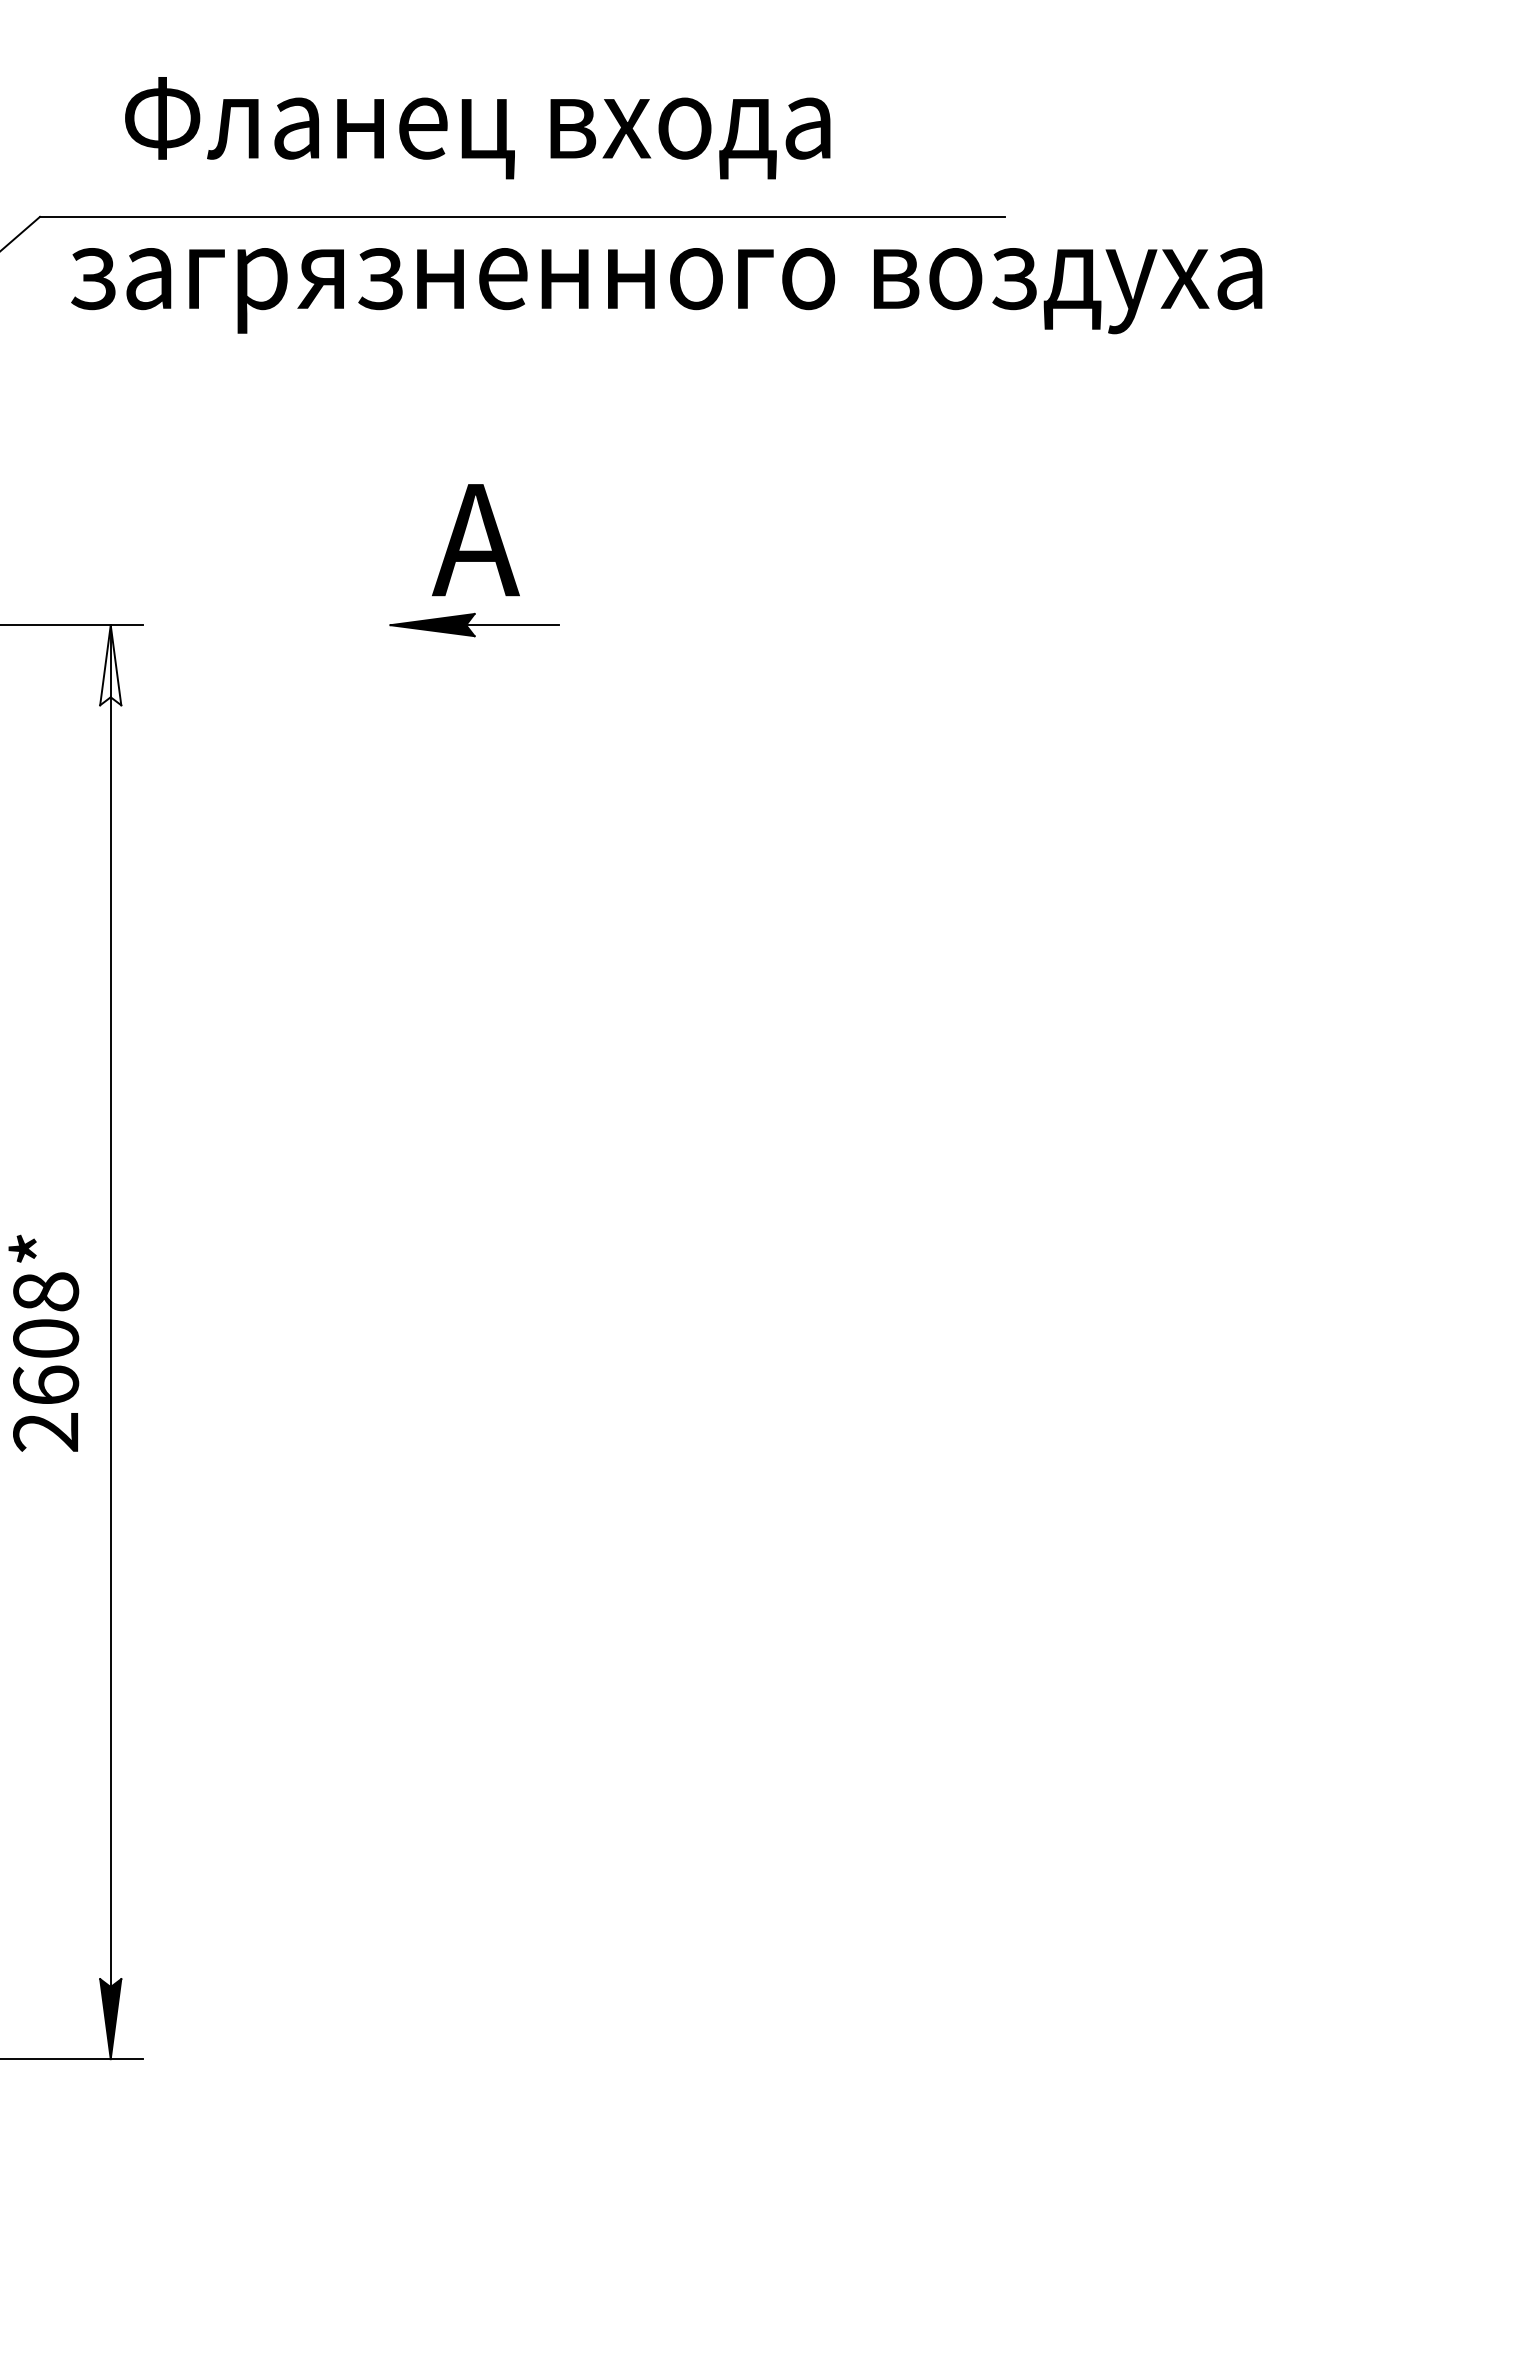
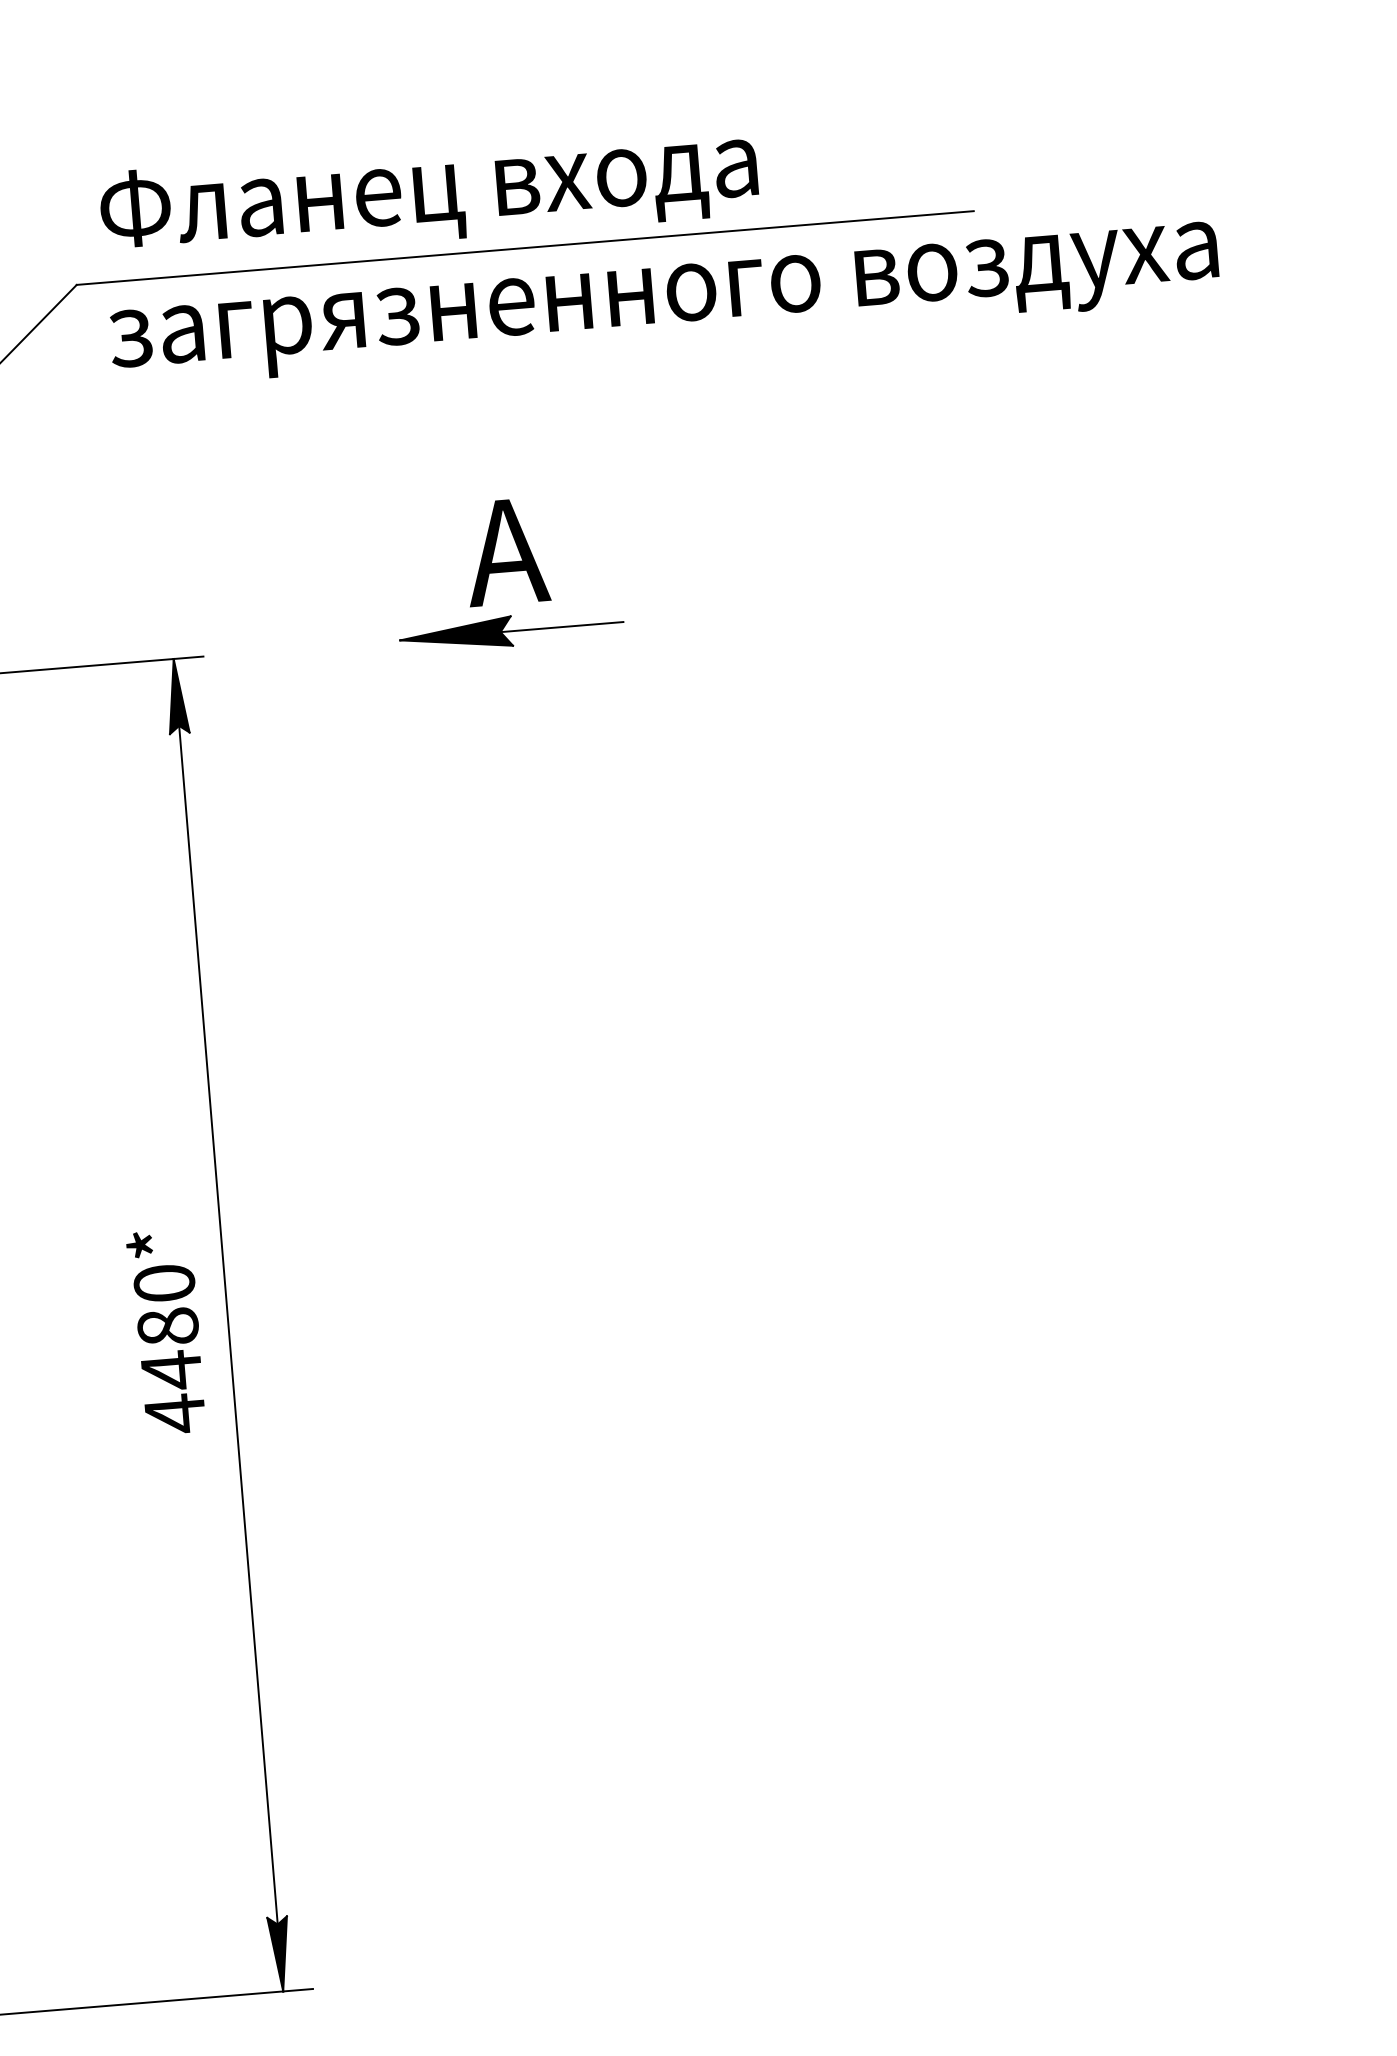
text: (477, 128) -> (428, 193), moved
part: (474, 624) -> (511, 630), size x1.43
fill: (110, 665) -> (176, 696), added
text: (46, 1362) -> (170, 1348), 2608* -> 4480*

